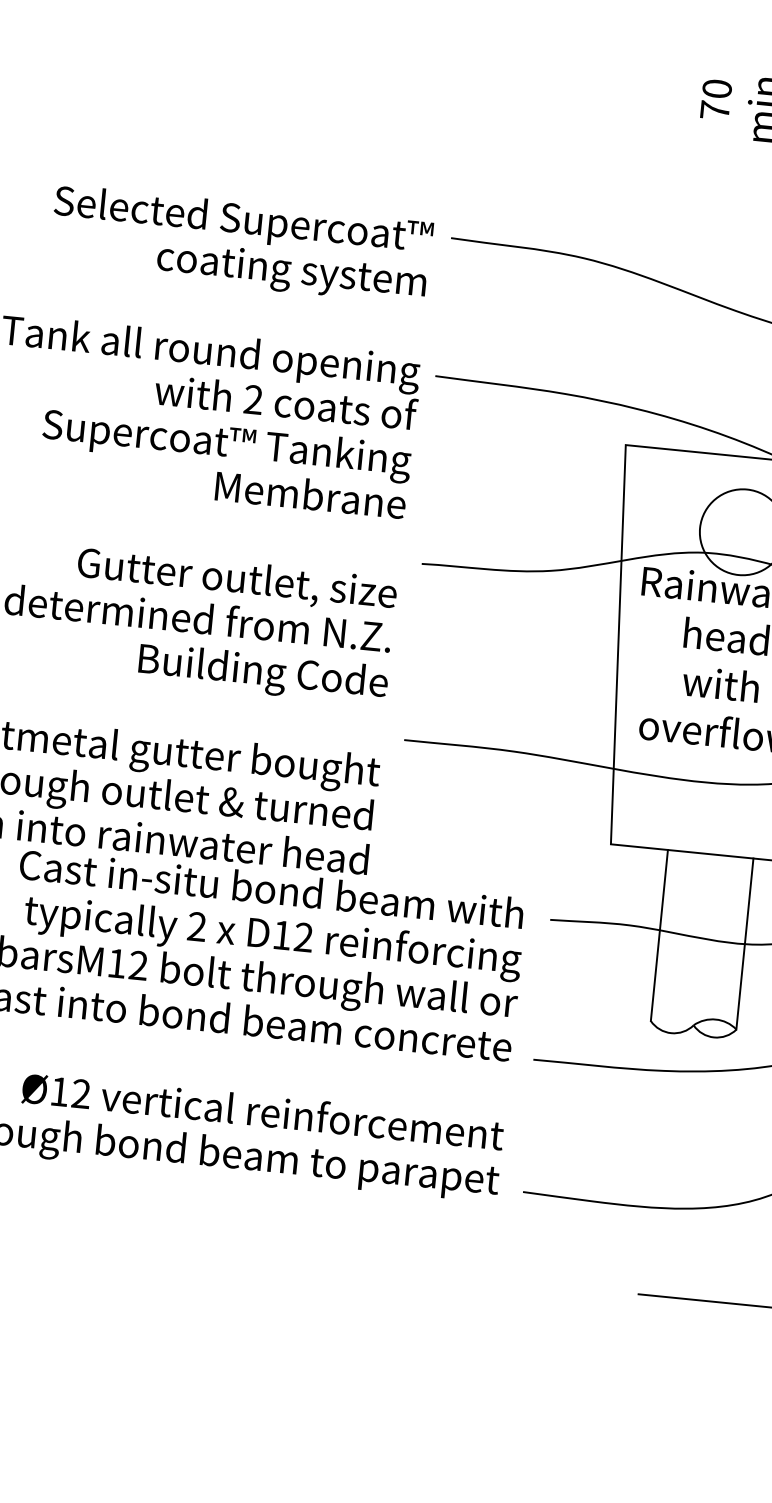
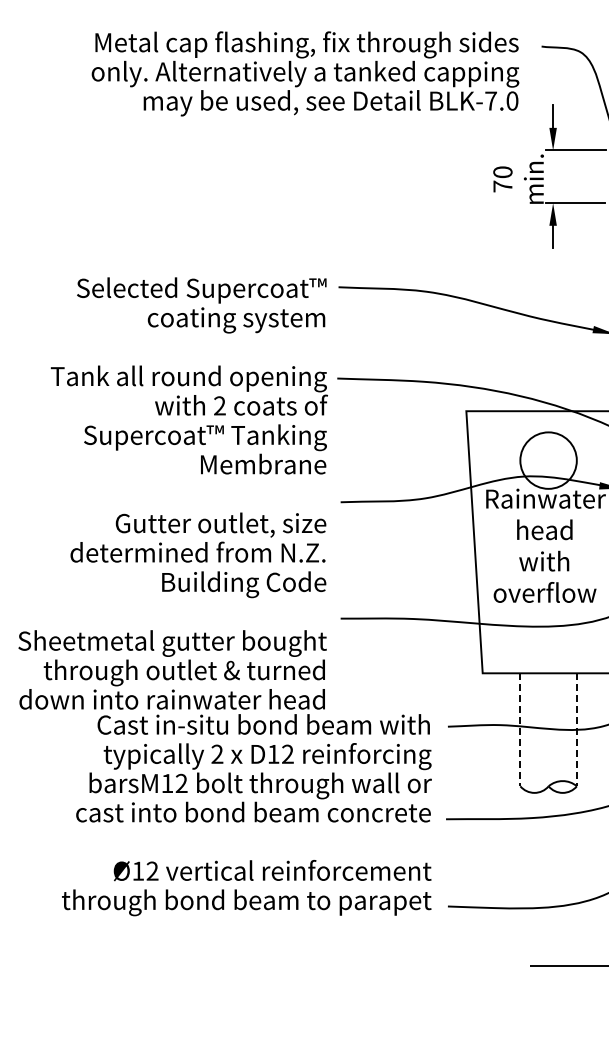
line: (659, 936) -> (520, 730), solid -> dashed
line: (744, 945) -> (576, 730), solid -> dashed

